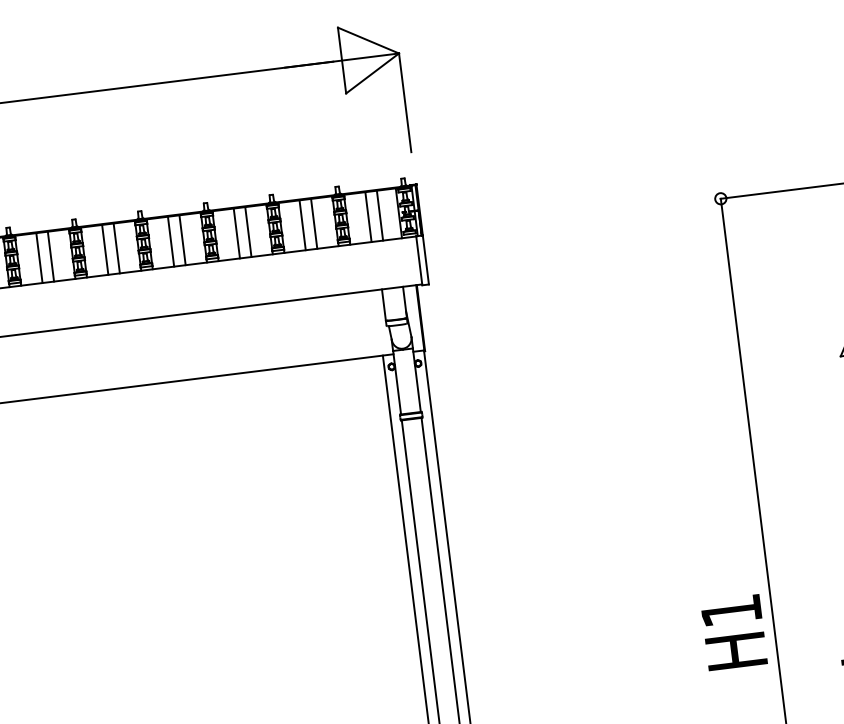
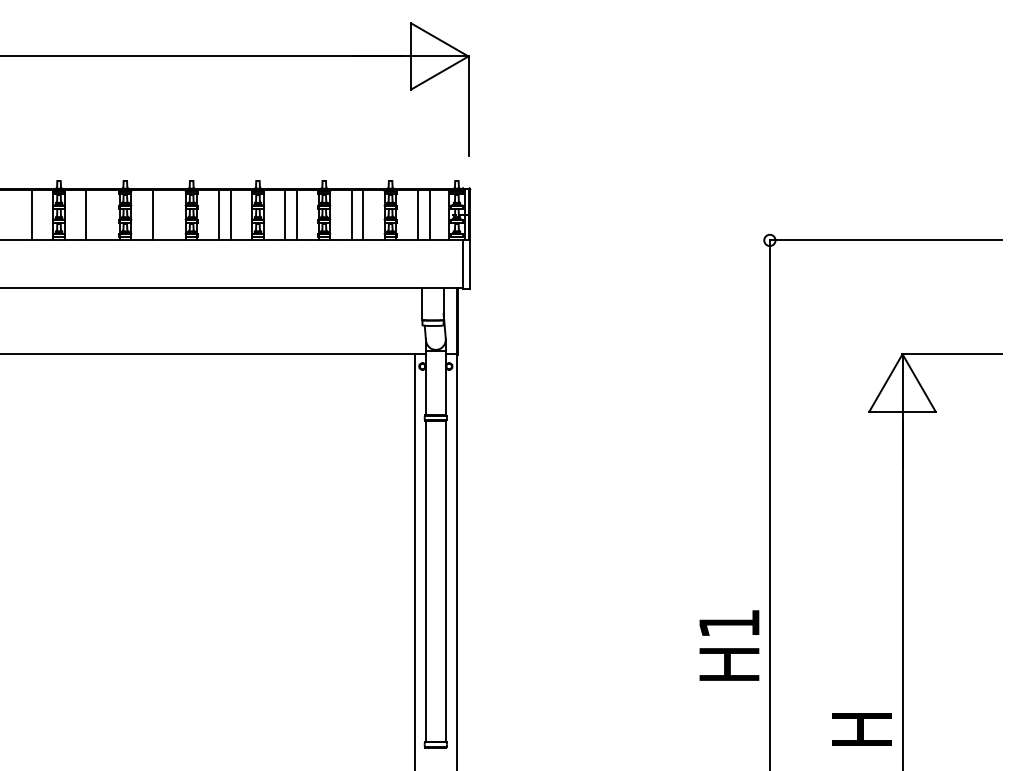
line: (116, 247) -> (164, 214), removed
line: (51, 256) -> (98, 214), removed
text: (734, 632) -> (729, 645), moved

